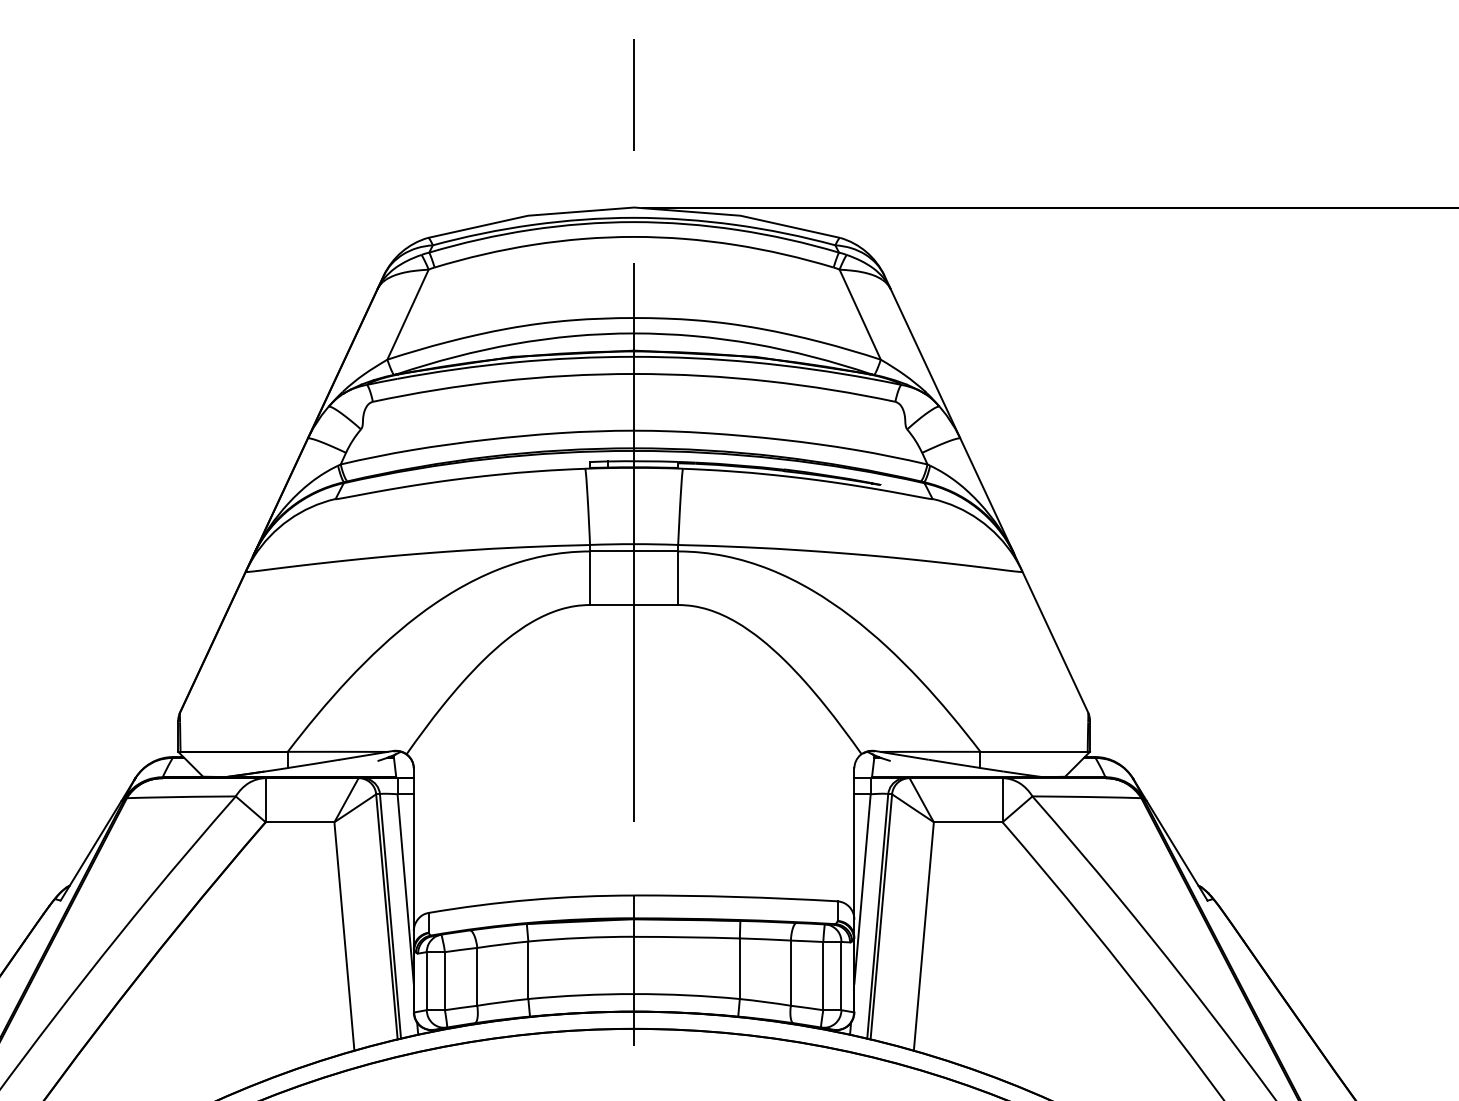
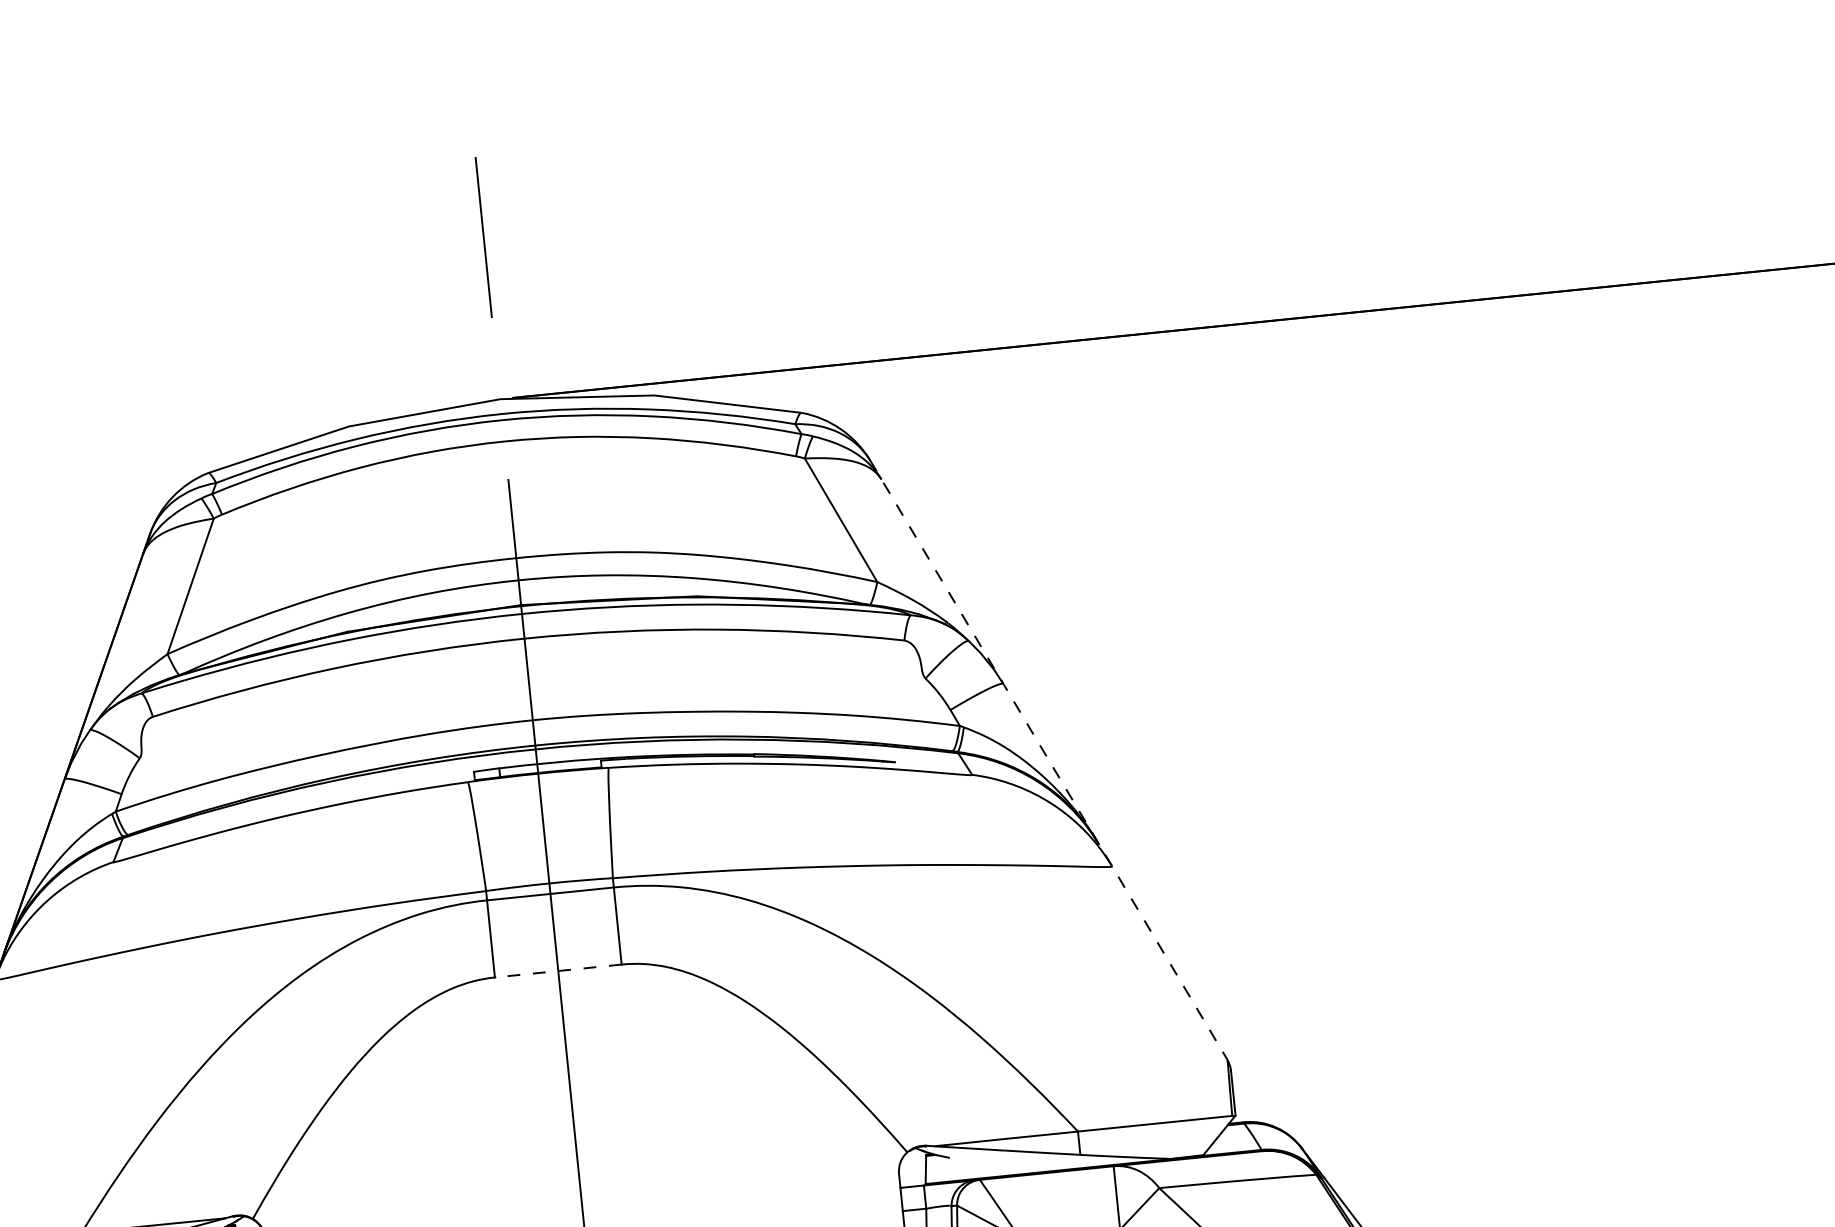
line: (986, 494) -> (1049, 760), solid -> dashed
line: (633, 605) -> (557, 971), solid -> dashed

